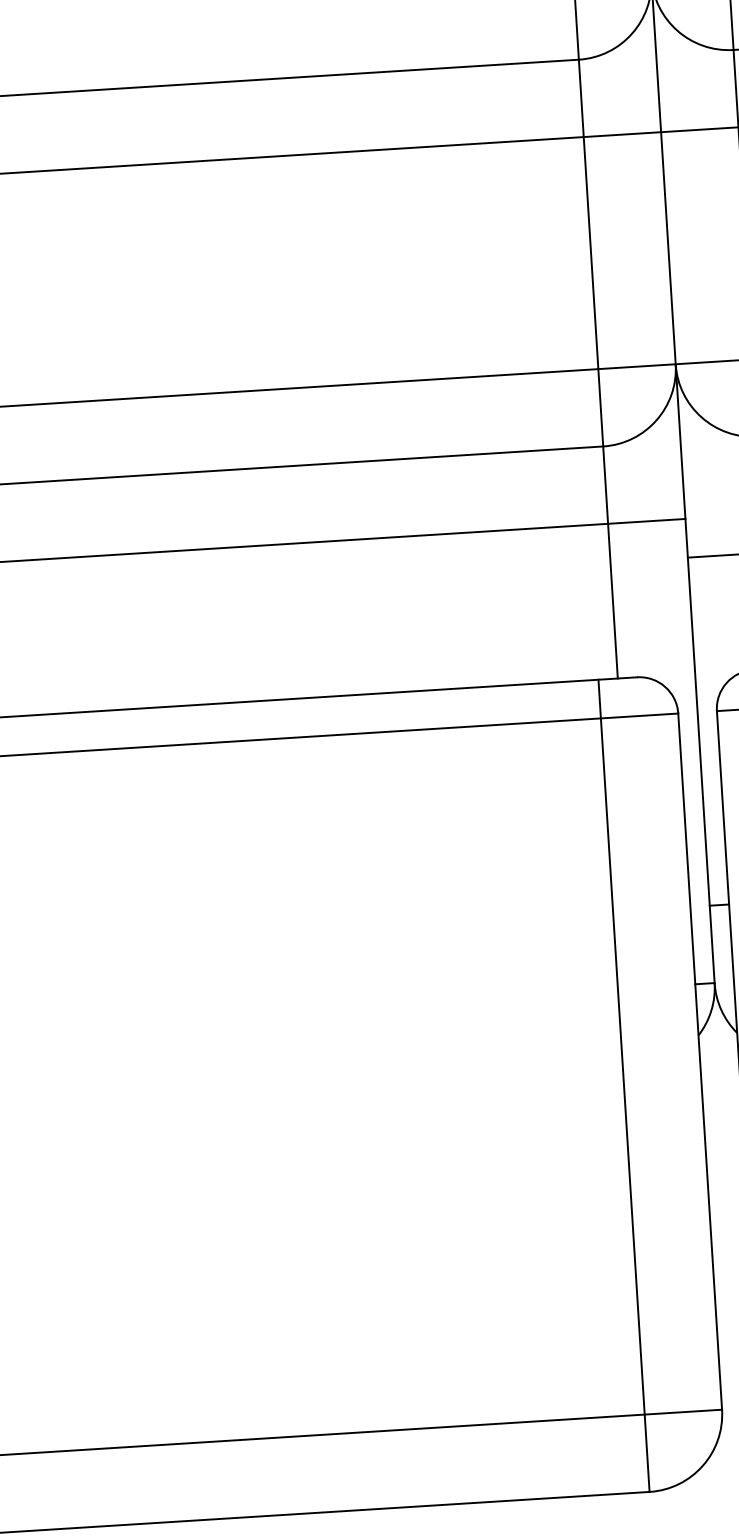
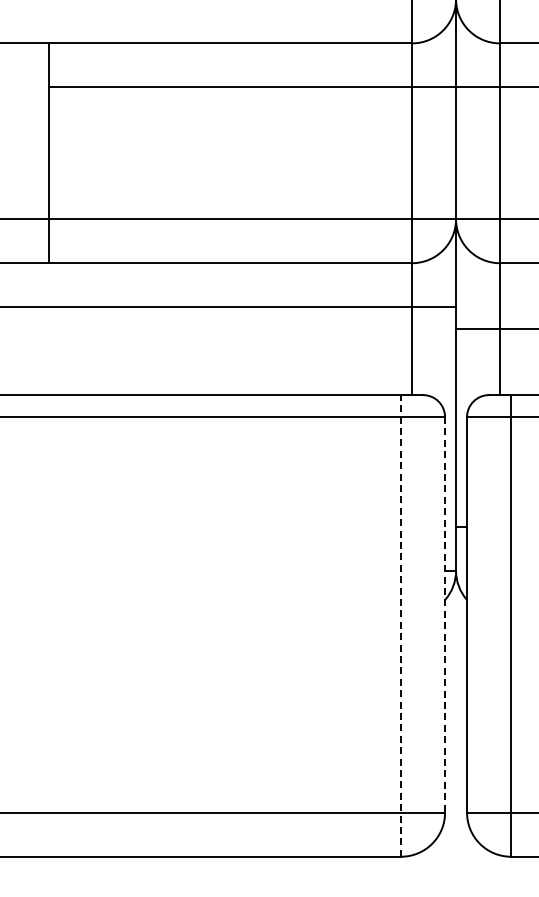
line: (700, 1060) -> (445, 614), solid -> dashed
line: (624, 1085) -> (401, 625), solid -> dashed

